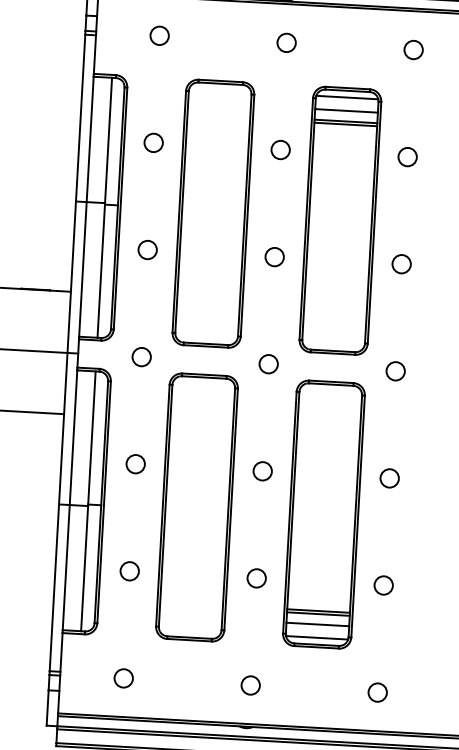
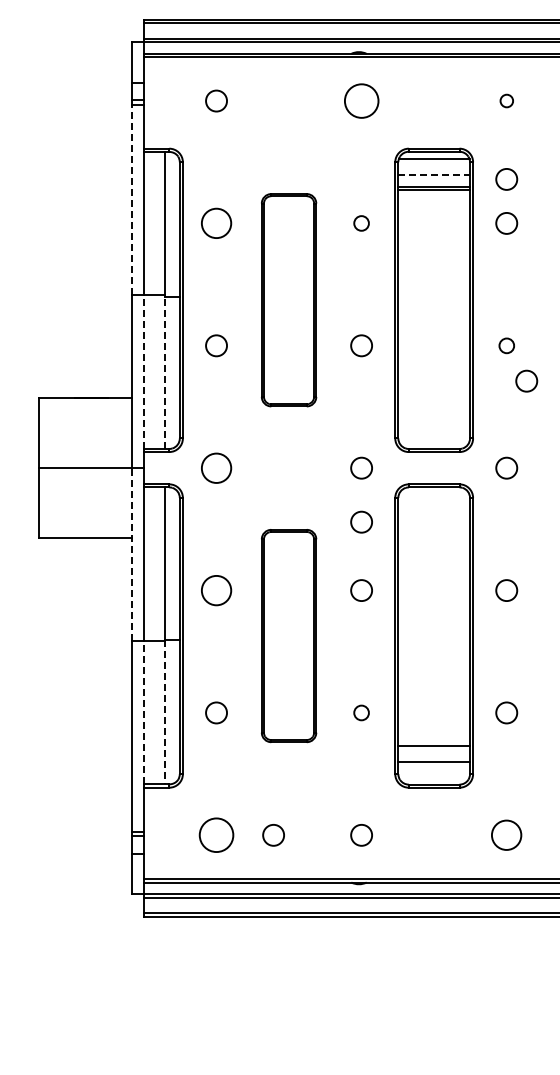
circle: (286, 42) -> (361, 100), size x1.6
circle: (413, 49) -> (506, 100), size x0.6
line: (346, 110) -> (434, 174), solid -> dashed
line: (80, 117) -> (131, 199), solid -> dashed
circle: (409, 118) -> (506, 179), added
circle: (153, 142) -> (216, 223), size x1.4
circle: (280, 150) -> (361, 223), size x0.7
part: (212, 213) -> (288, 299), size x0.7
circle: (401, 263) -> (506, 345), size x0.7
line: (82, 269) -> (143, 372), solid -> dashed
line: (100, 270) -> (164, 372), solid -> dashed
circle: (417, 295) -> (526, 380), added
circle: (141, 356) -> (216, 467), size x1.4
circle: (265, 410) -> (361, 521), added
line: (63, 428) -> (131, 554), solid -> dashed
circle: (135, 464) -> (216, 590), size x1.4
part: (196, 507) -> (288, 635), size x0.7
line: (65, 567) -> (143, 712), solid -> dashed
line: (84, 568) -> (164, 712), solid -> dashed
circle: (256, 578) -> (361, 712), size x0.7
line: (318, 613) -> (434, 749), removed
line: (316, 637) -> (433, 776), removed
circle: (123, 678) -> (216, 835), size x1.6
circle: (173, 681) -> (273, 835), added
circle: (377, 692) -> (506, 835), size x1.4

